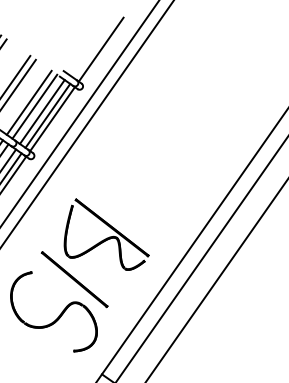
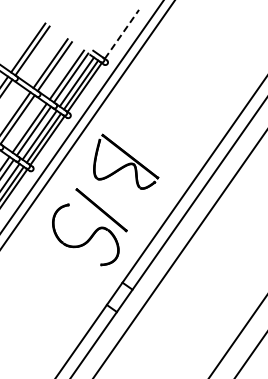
line: (100, 49) -> (121, 34), solid -> dashed
part: (107, 234) -> (126, 161), moved

